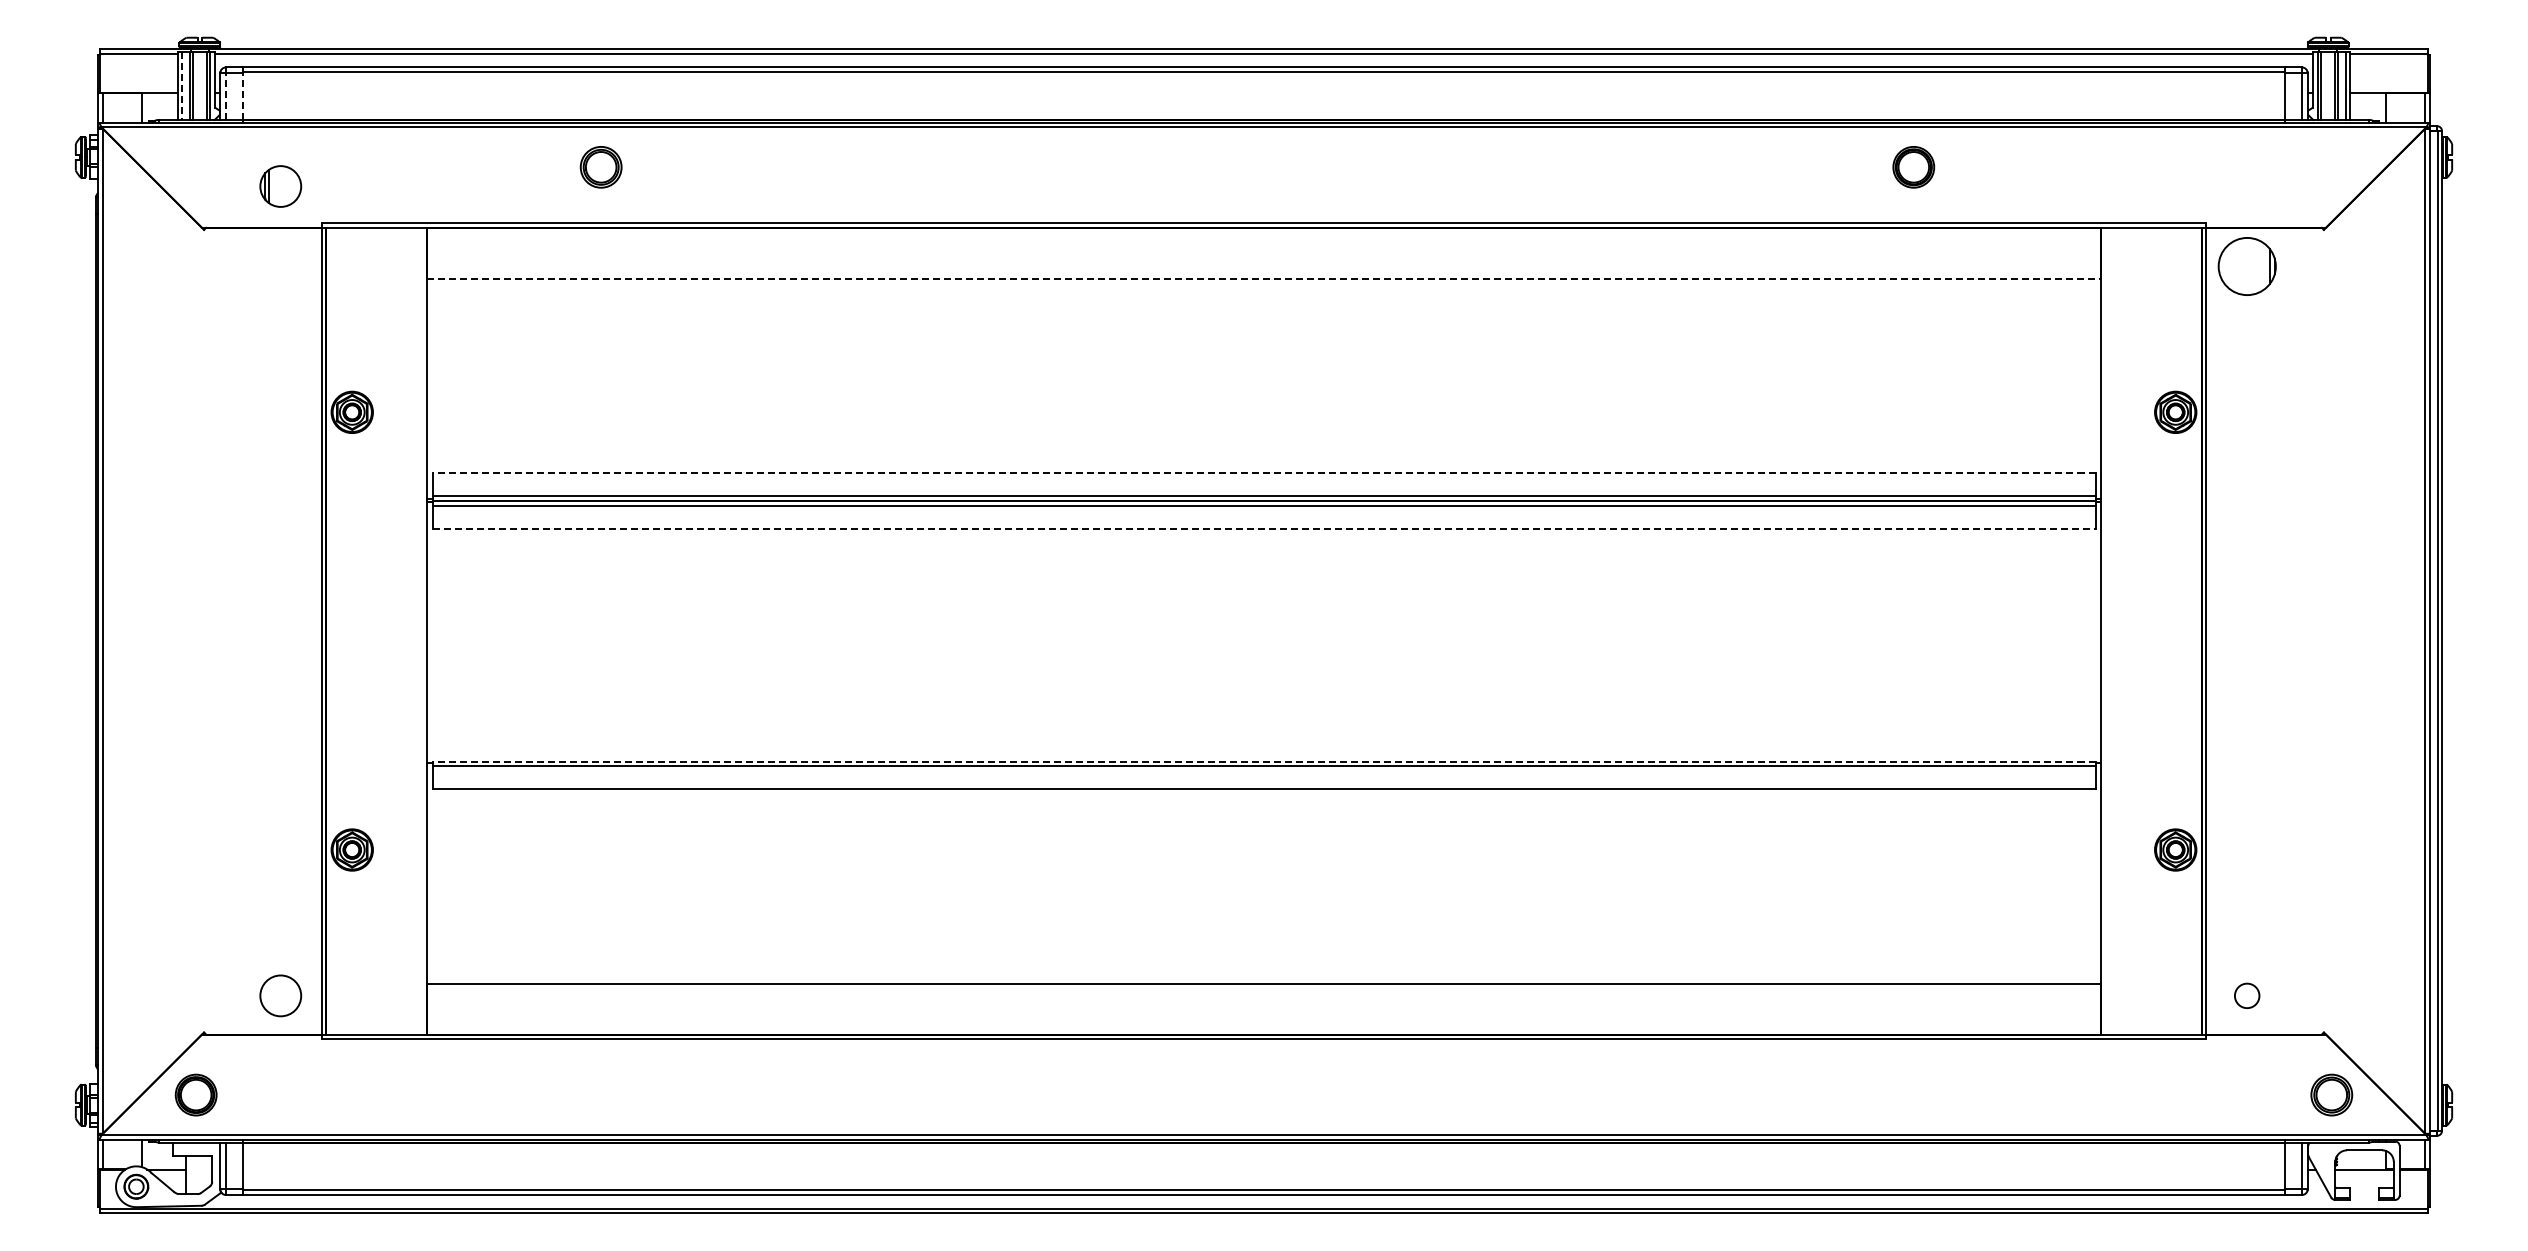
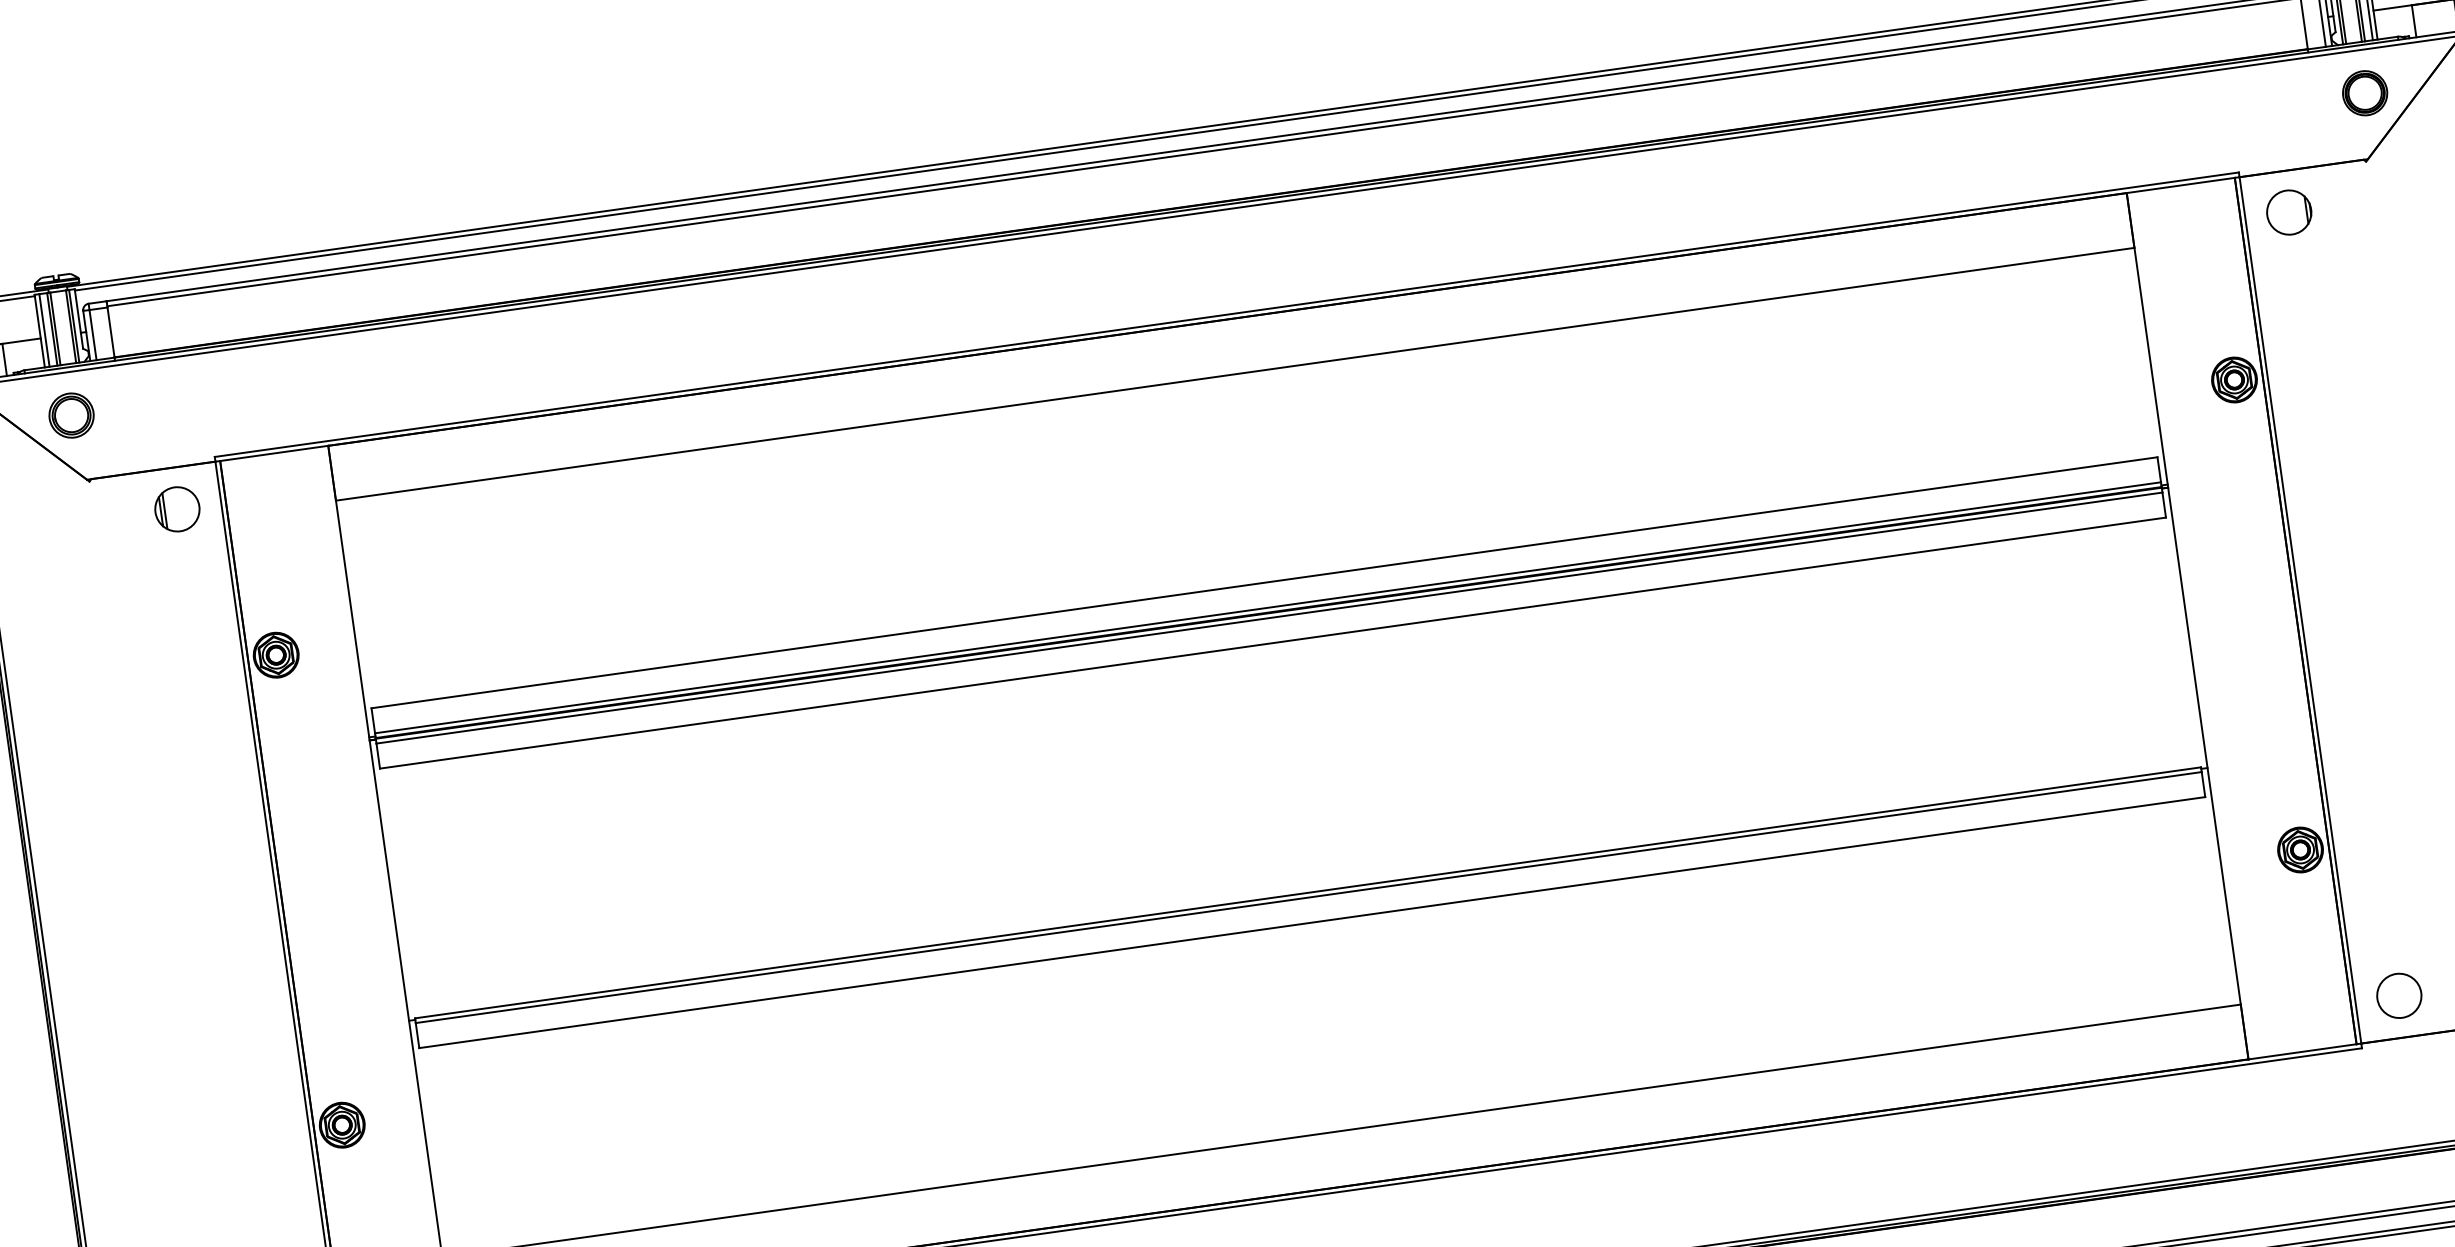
line: (182, 86) -> (44, 330), dashed -> solid
line: (226, 96) -> (93, 334), dashed -> solid
line: (242, 96) -> (110, 332), dashed -> solid
part: (600, 167) -> (70, 415), moved
part: (1913, 167) -> (2364, 93), moved
part: (280, 186) -> (177, 509), moved
part: (2246, 266) -> (2288, 212), size x0.71
line: (1264, 278) -> (1235, 373), dashed -> solid
line: (1263, 473) -> (1264, 583), dashed -> solid
line: (1264, 529) -> (1273, 643), dashed -> solid
line: (1263, 761) -> (1307, 892), dashed -> solid
circle: (2246, 995) -> (2398, 995), size x1.67

